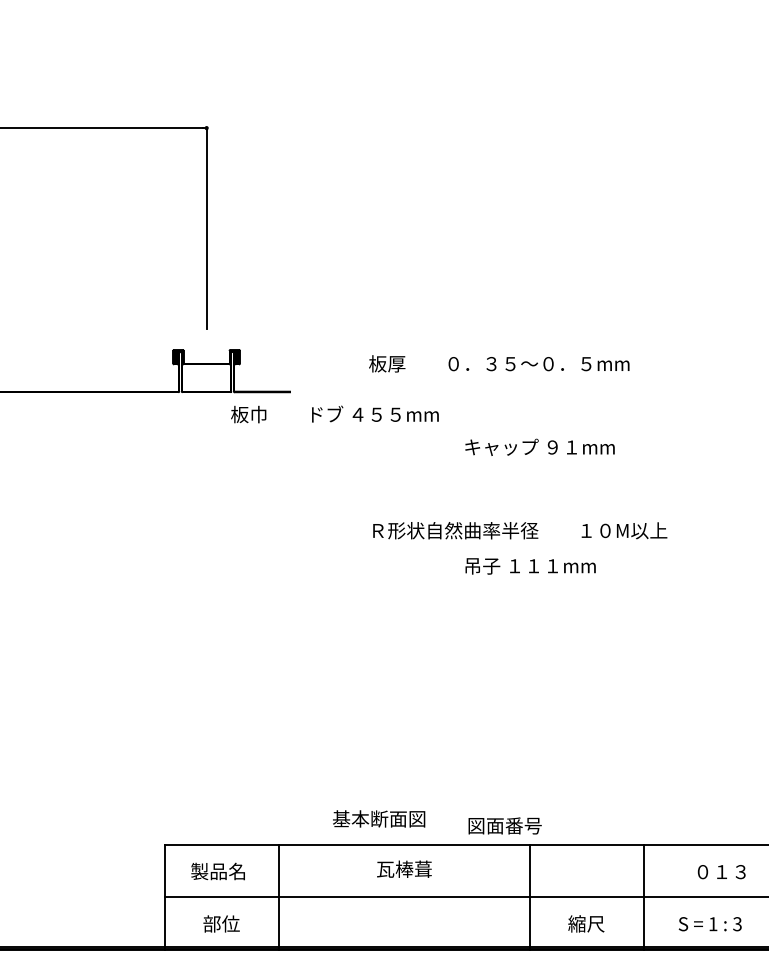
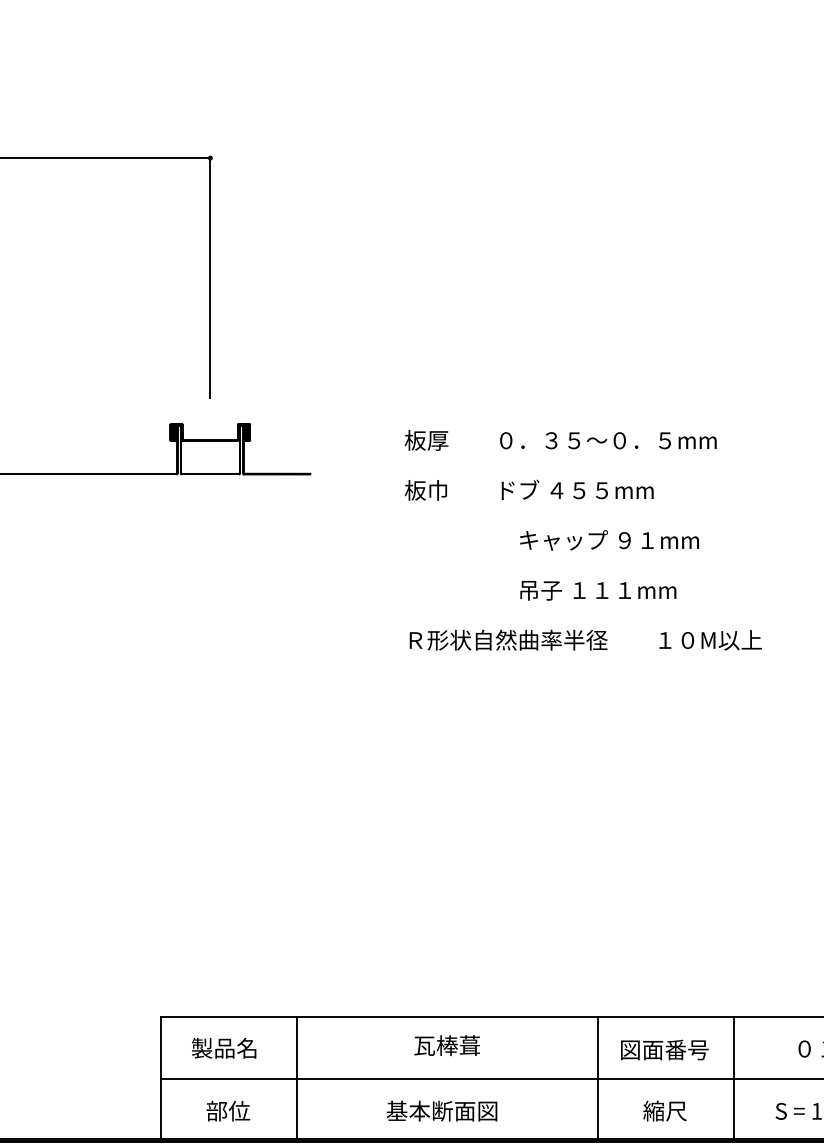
text: (334, 414) -> (528, 490), moved
text: (530, 566) -> (598, 590), moved
text: (379, 818) -> (442, 1110), moved
text: (504, 825) -> (664, 1049), moved

